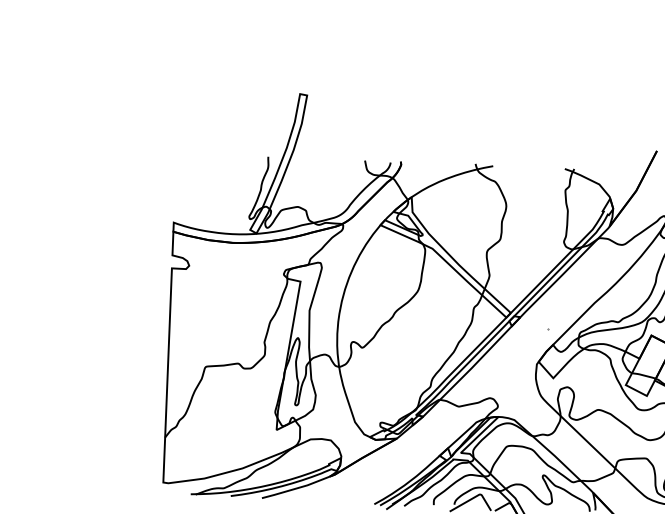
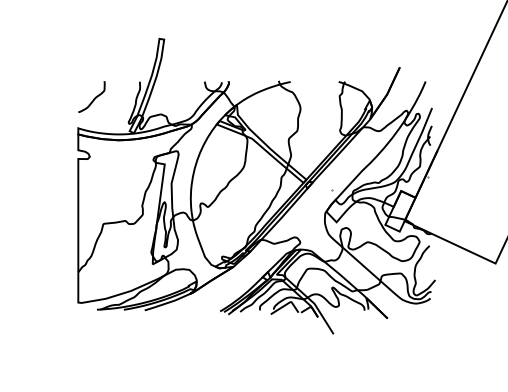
curve: (198, 179) -> (93, 98), added

